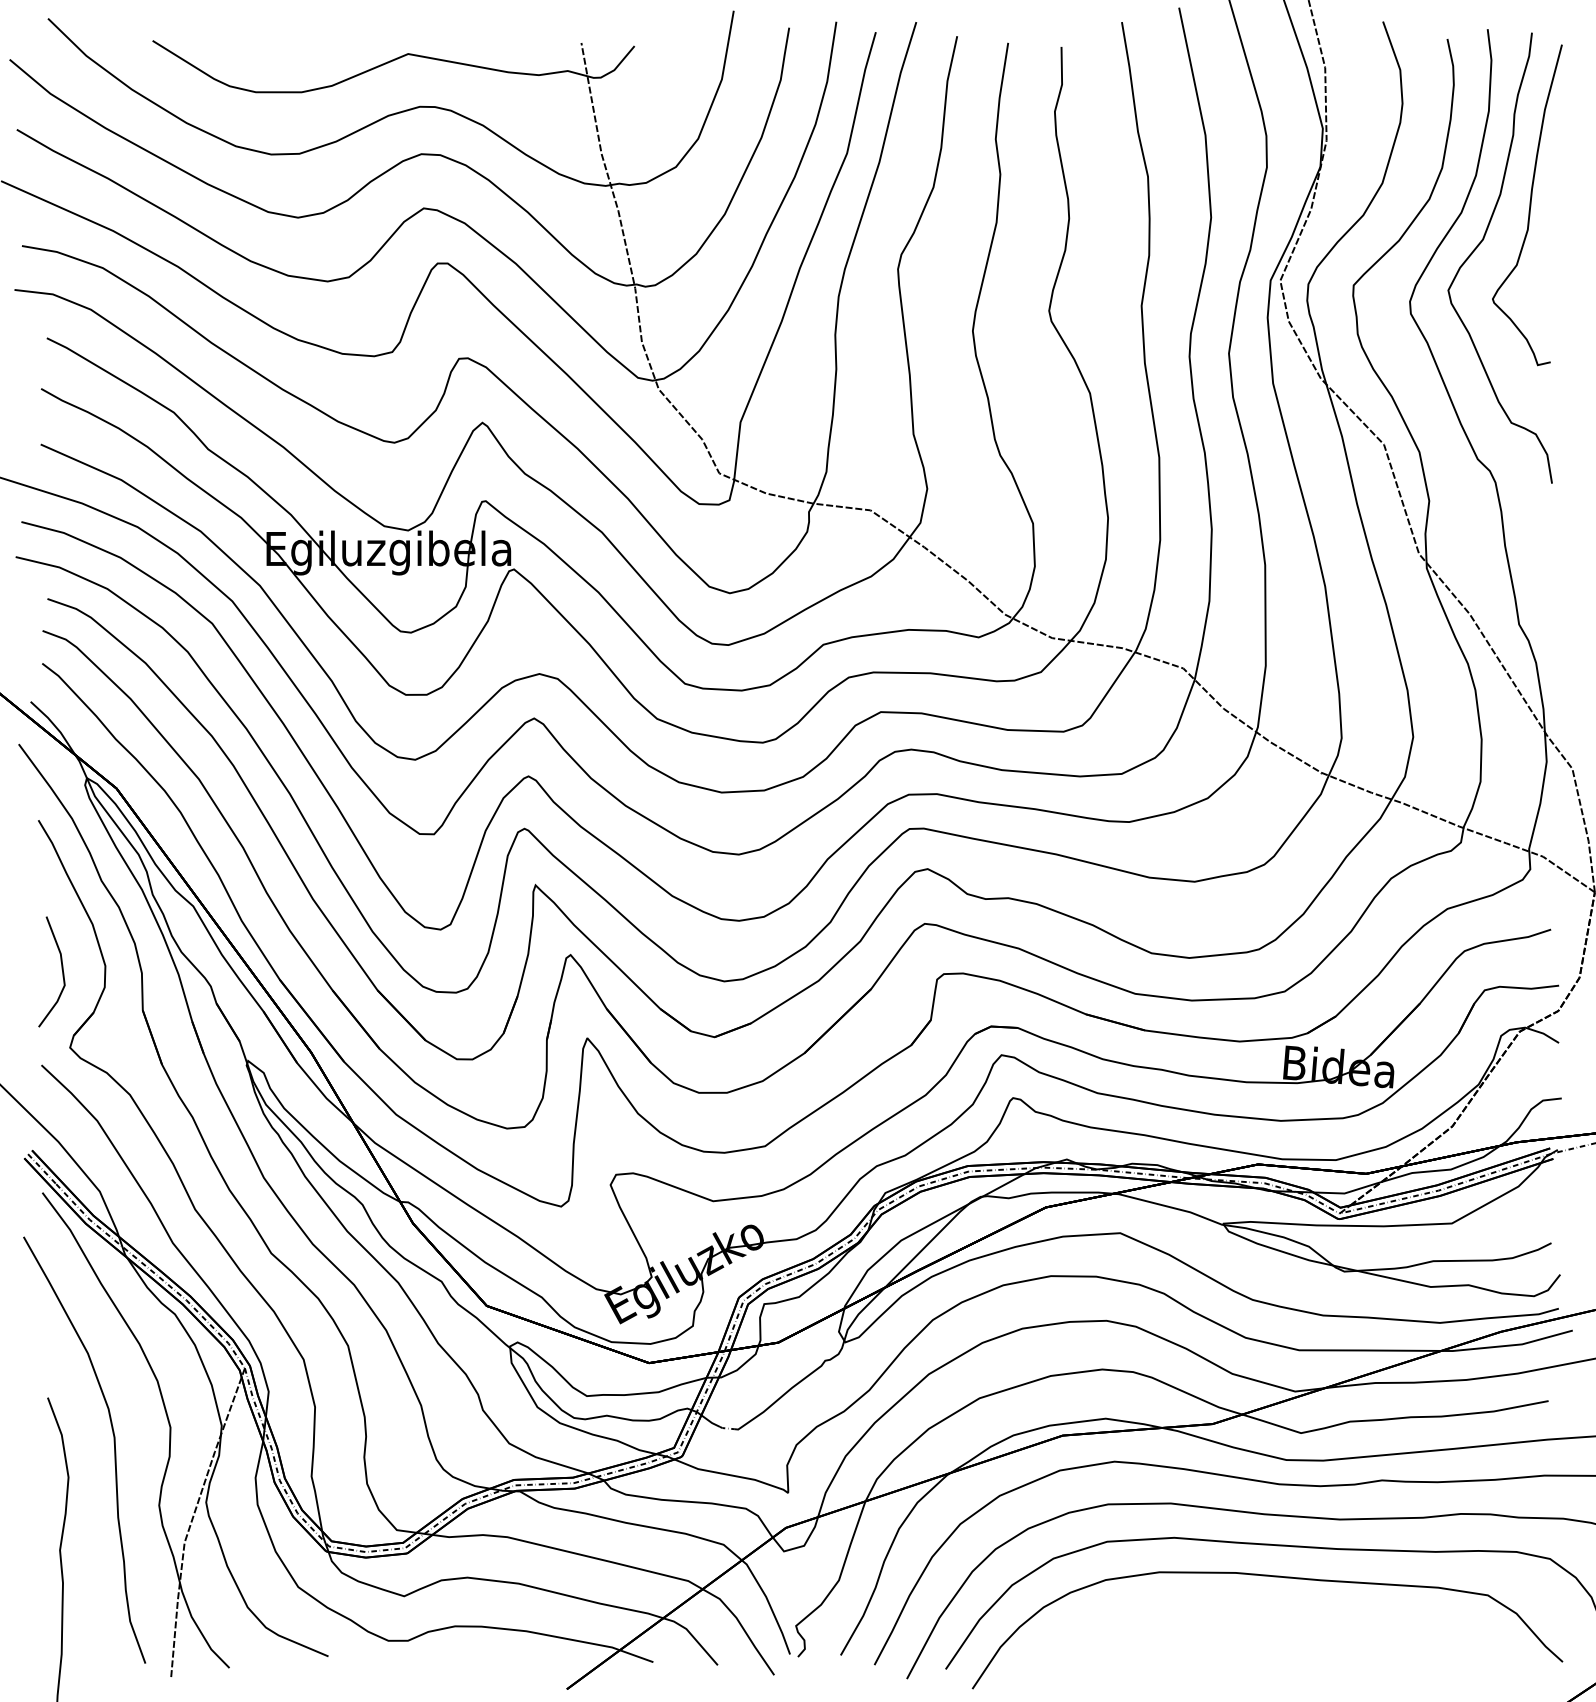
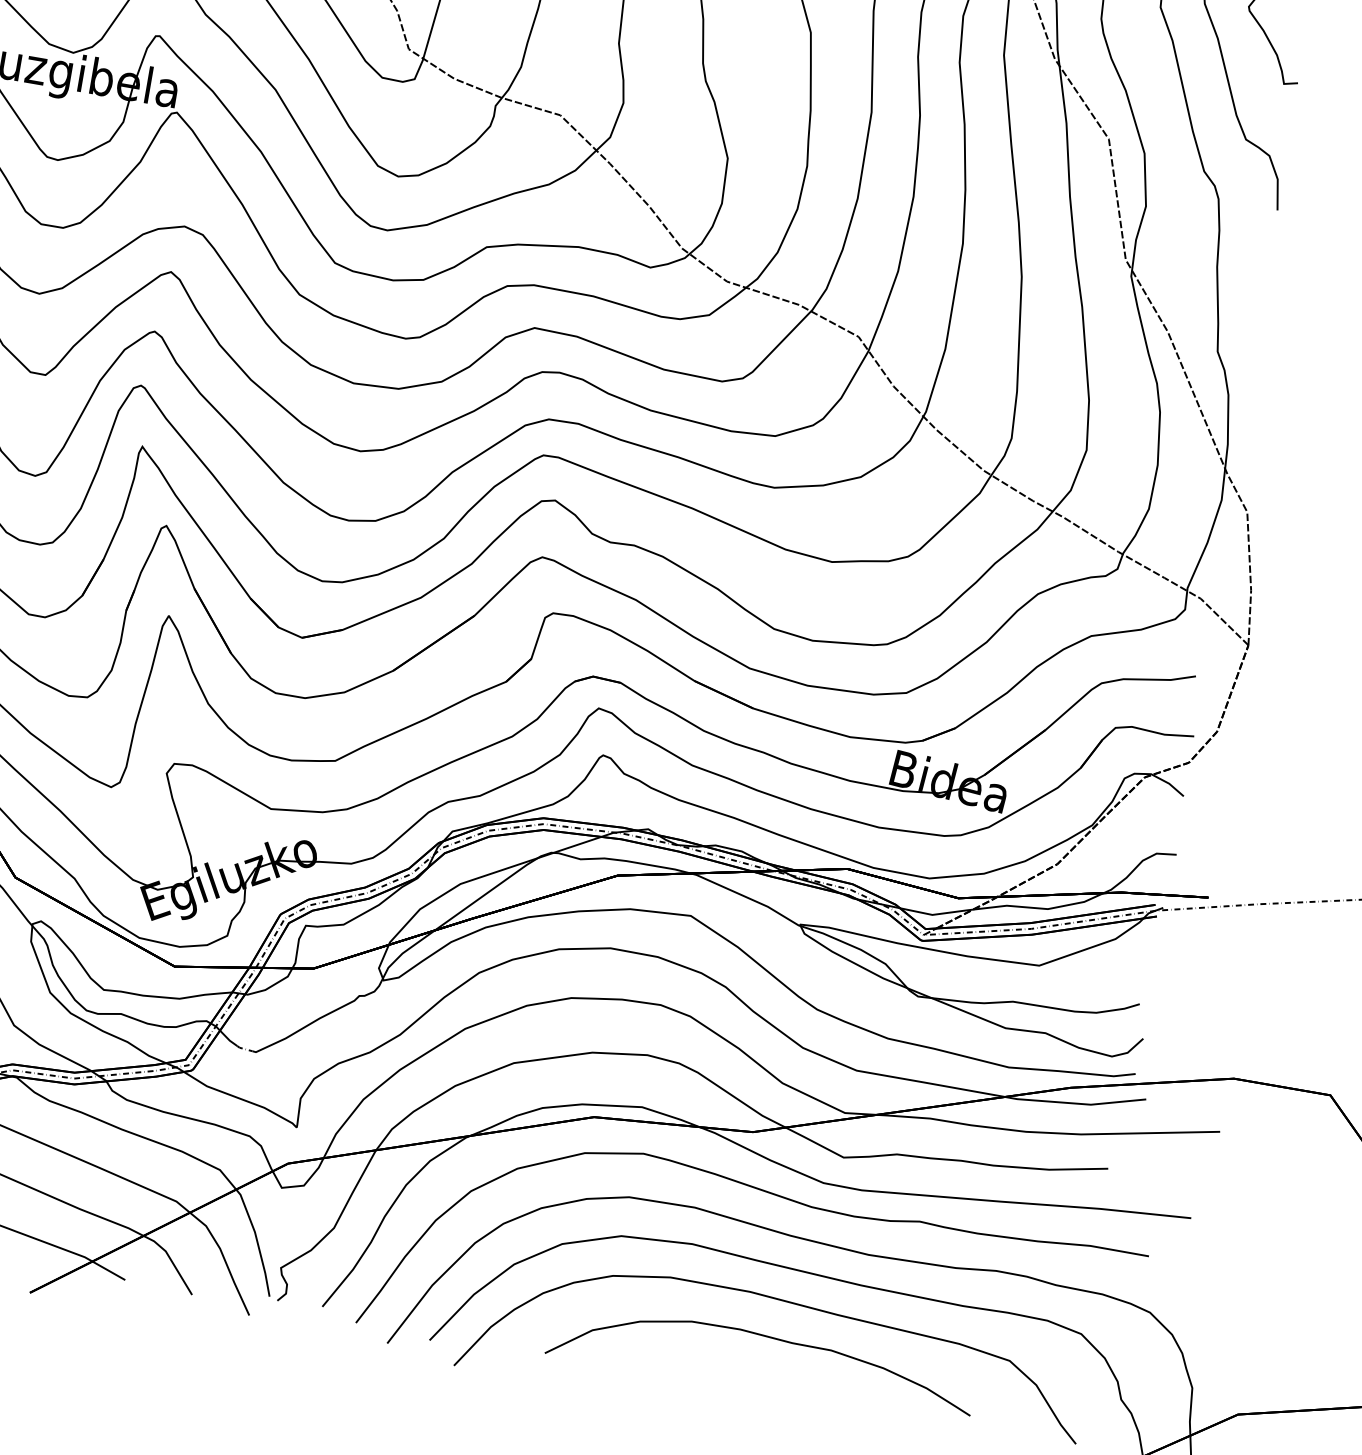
curve: (1257, 1612) -> (765, 1337), added

